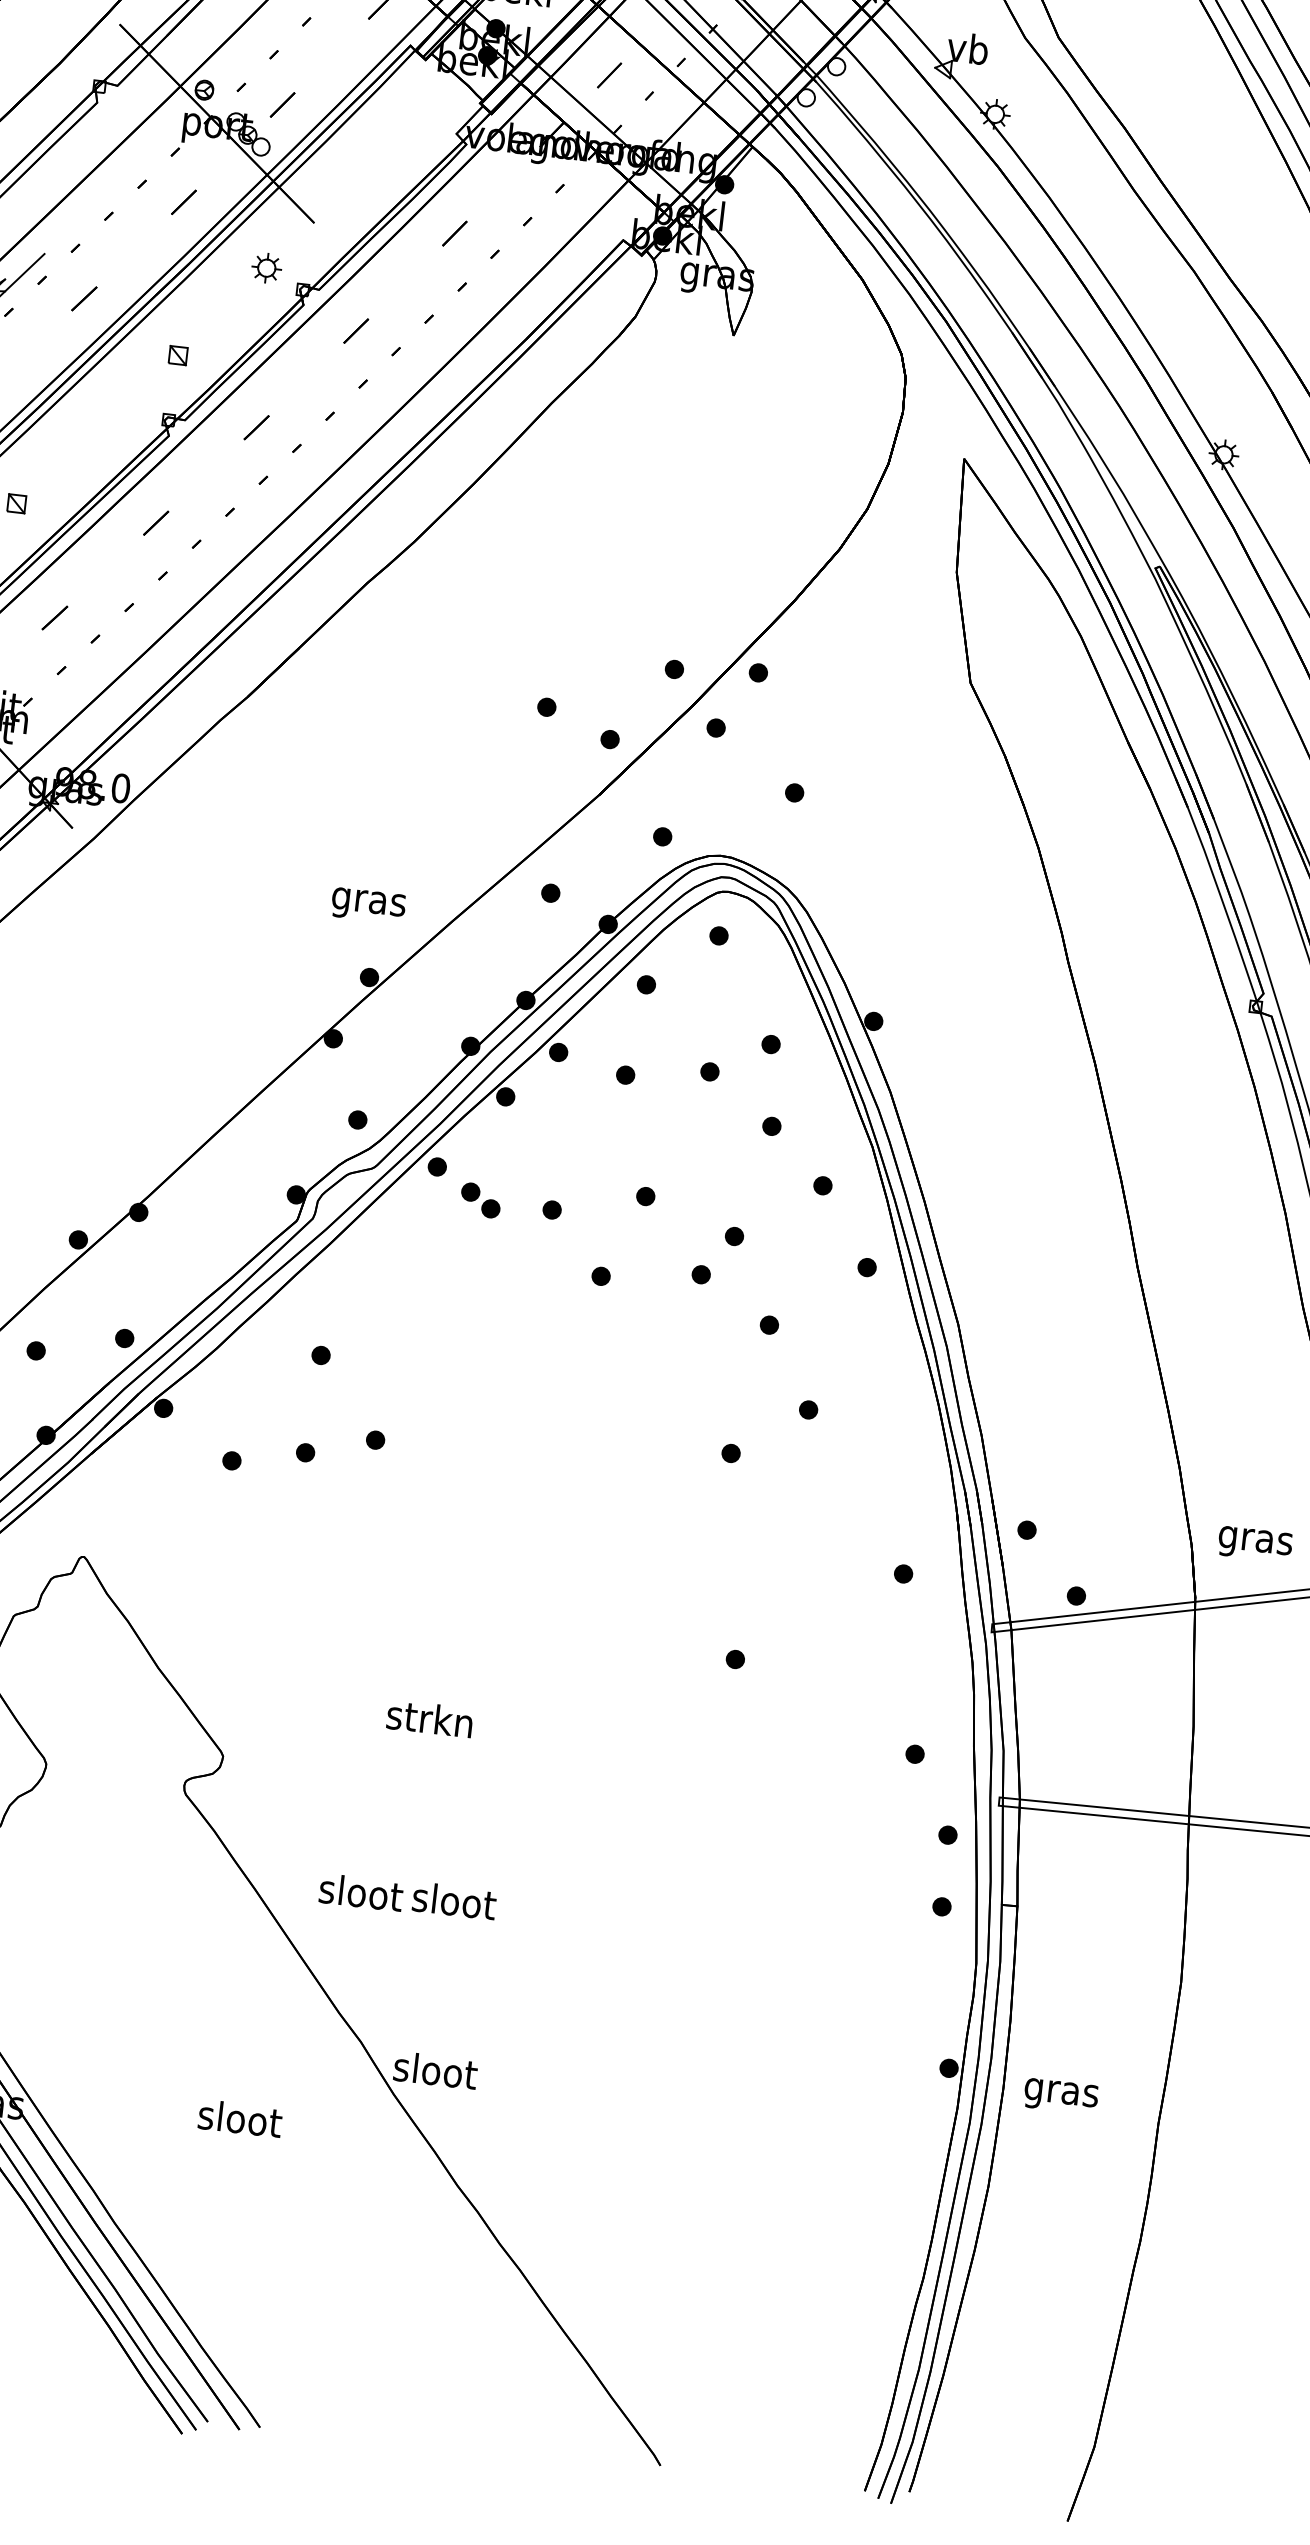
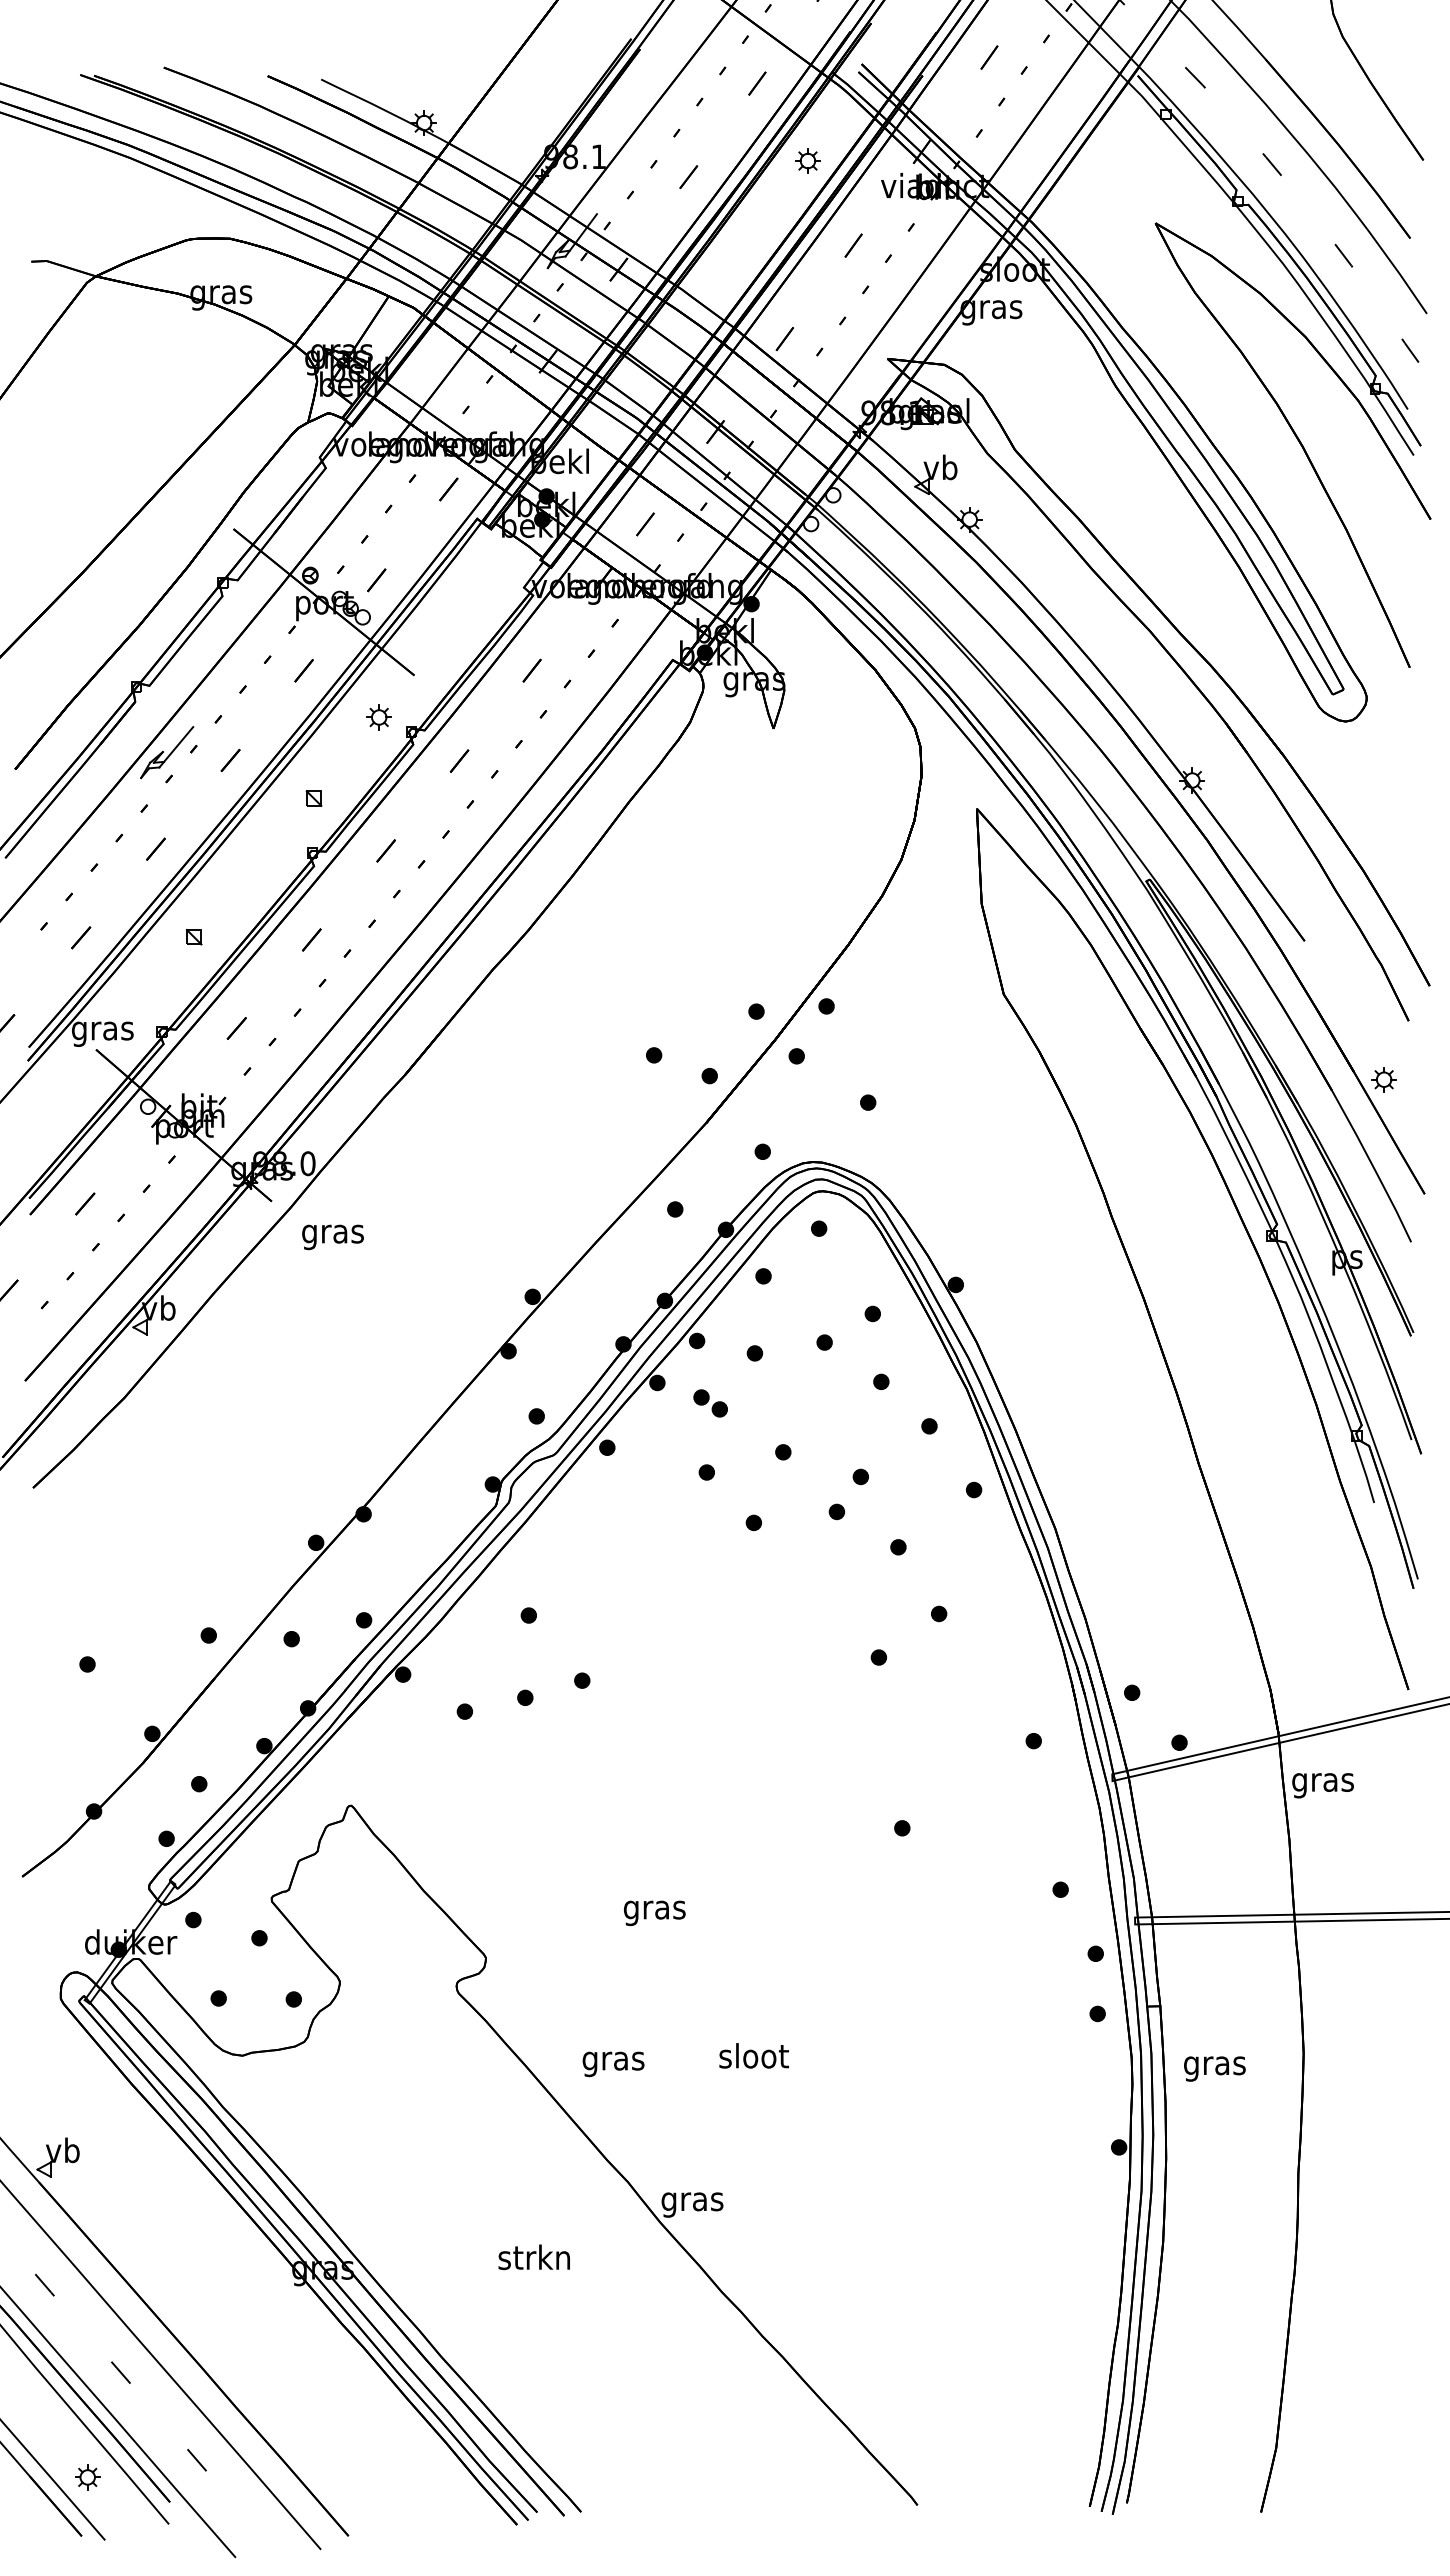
text: (367, 905) -> (332, 1237), moved
part: (480, 1200) -> (710, 1403), moved
text: (1254, 1544) -> (1322, 1785), moved
text: (428, 1722) -> (653, 1910), strkn -> gras
text: (360, 1896) -> (613, 2061), sloot -> gras
text: (453, 1900) -> (753, 2055), moved
text: (434, 2073) -> (692, 2201), sloot -> gras
text: (1060, 2095) -> (1214, 2068), moved
text: (238, 2118) -> (533, 2257), sloot -> strkn

